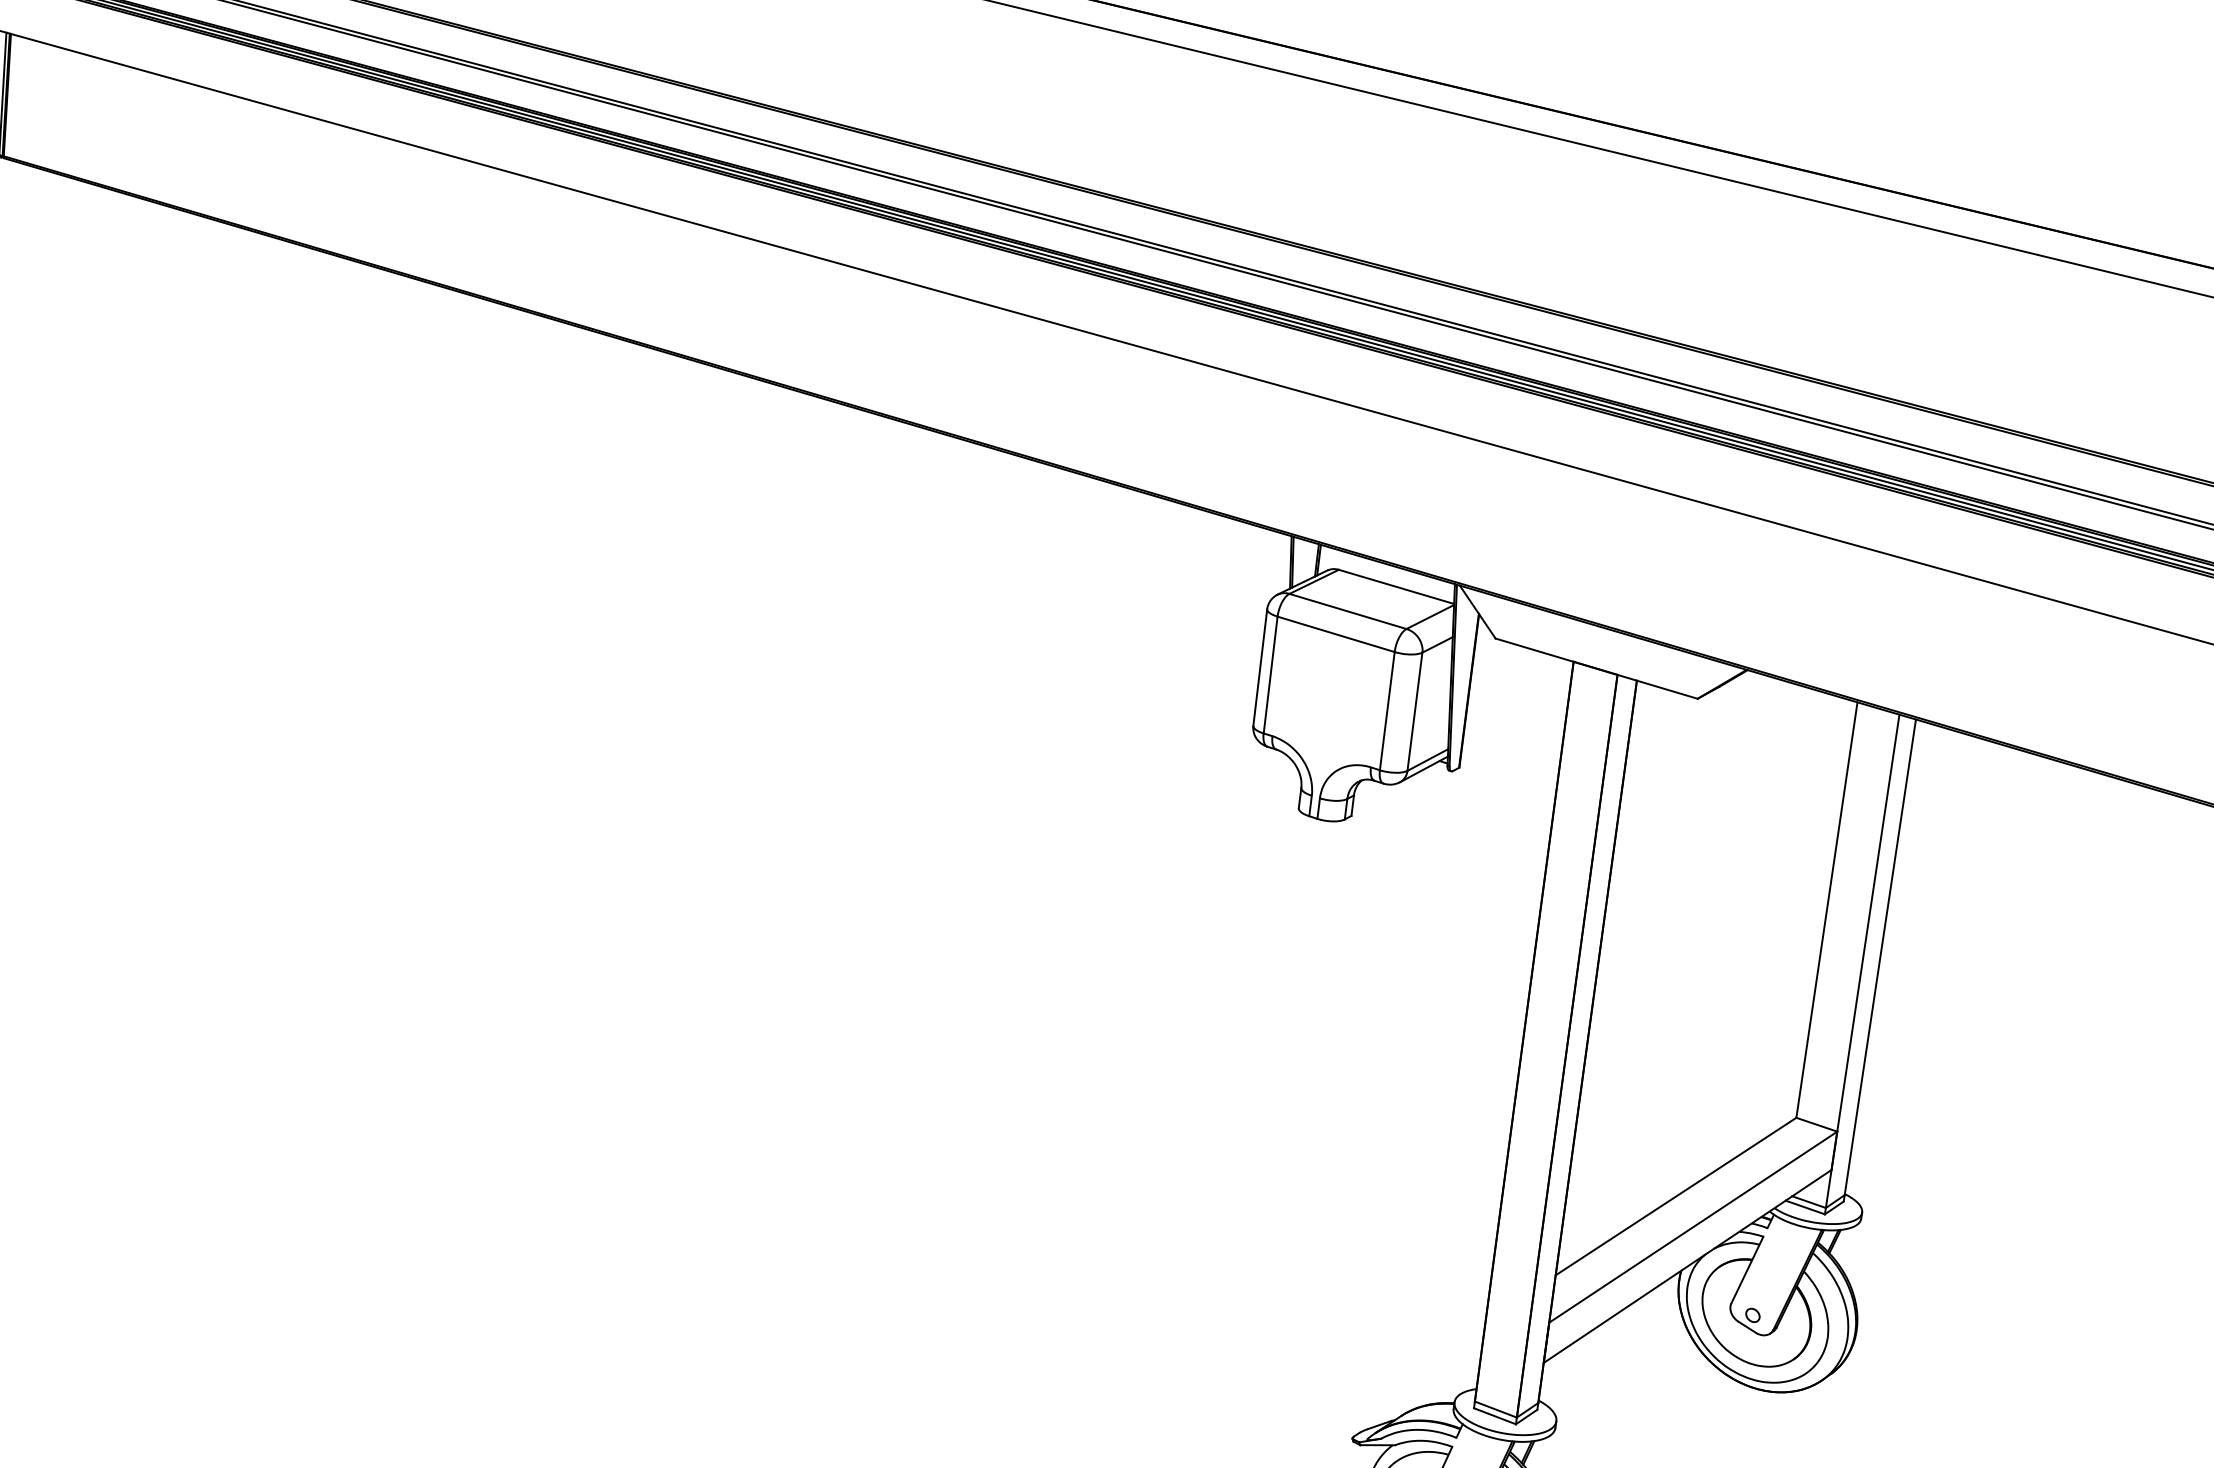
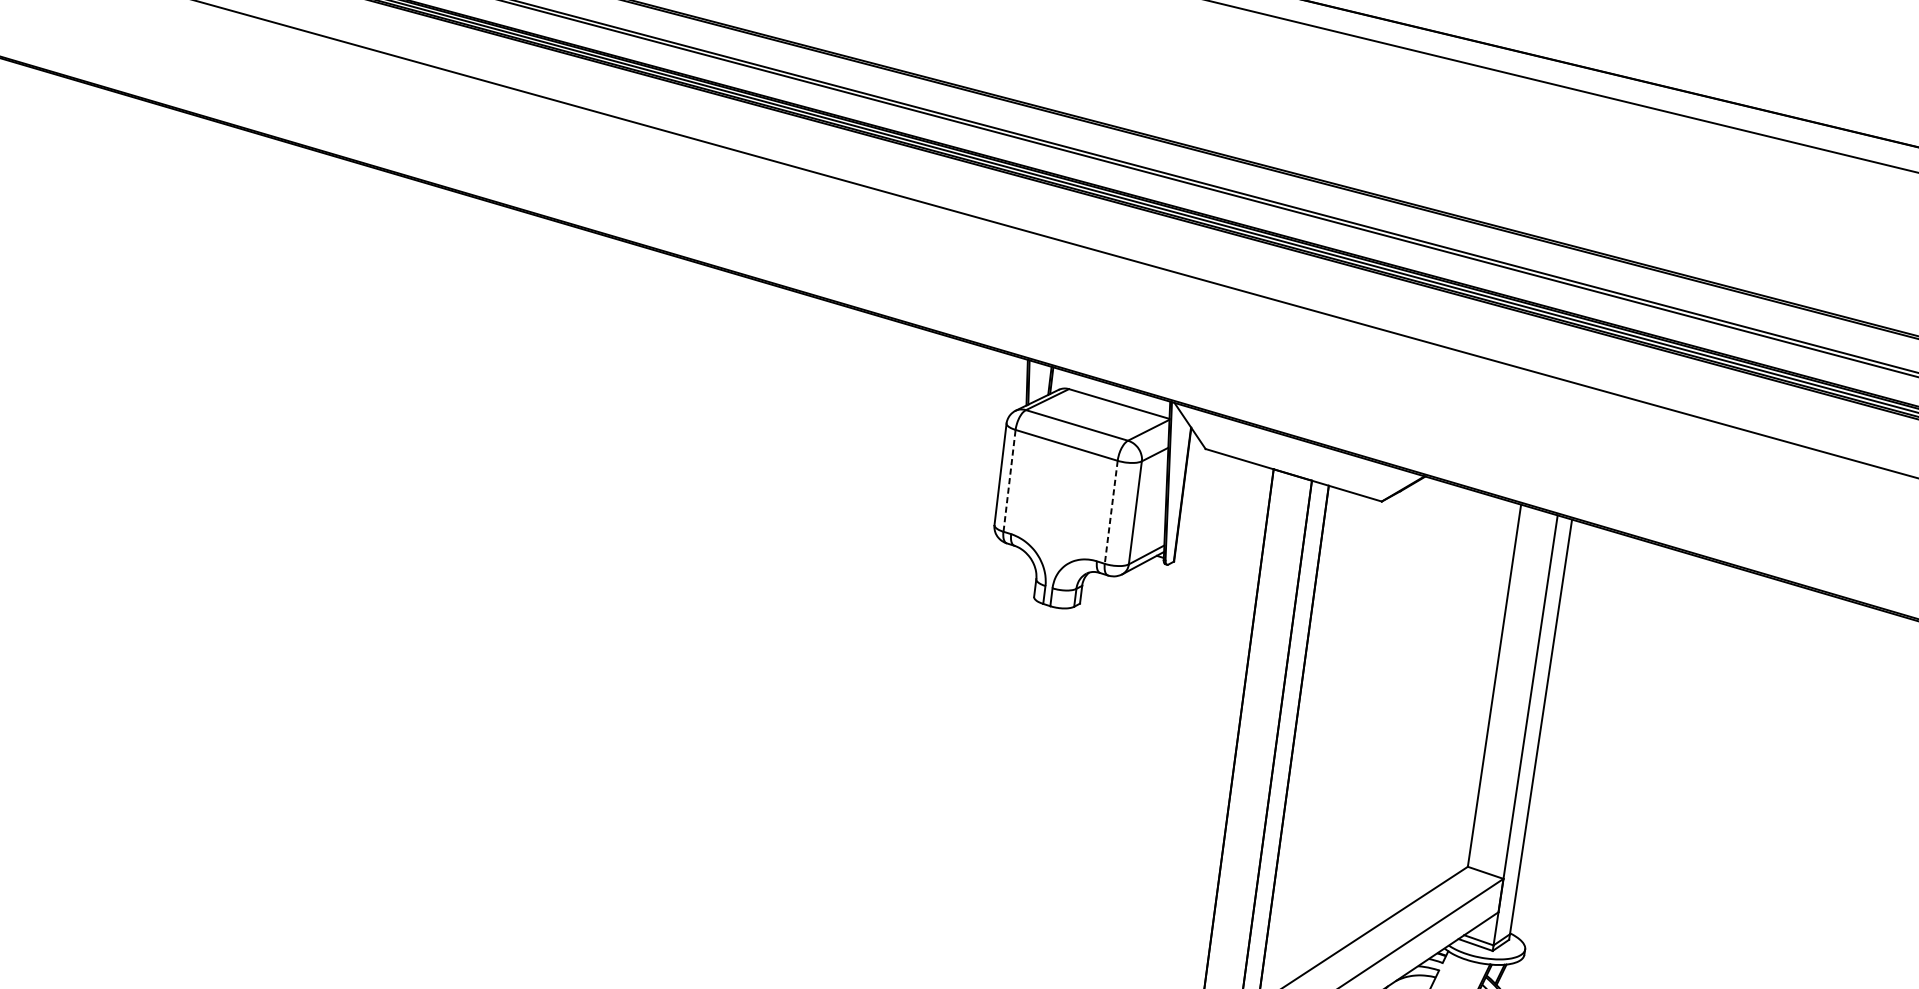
line: (1270, 675) -> (1009, 481), solid -> dashed
line: (1387, 711) -> (1111, 512), solid -> dashed

